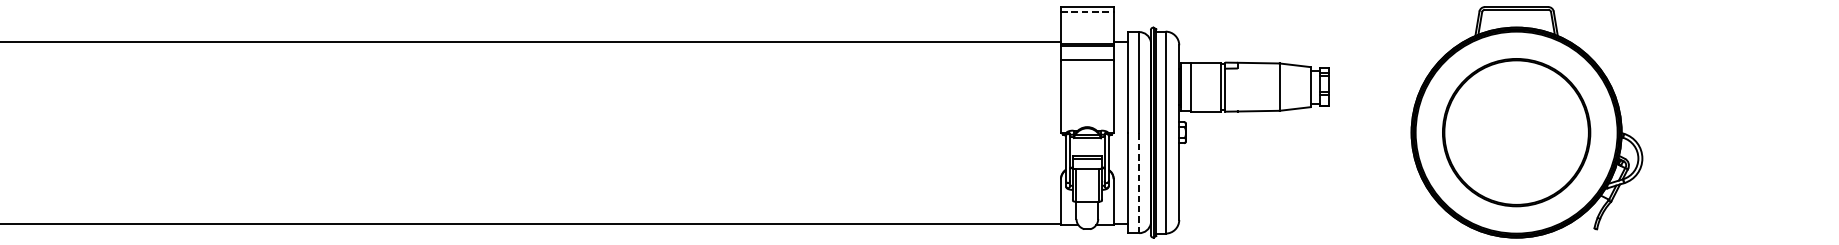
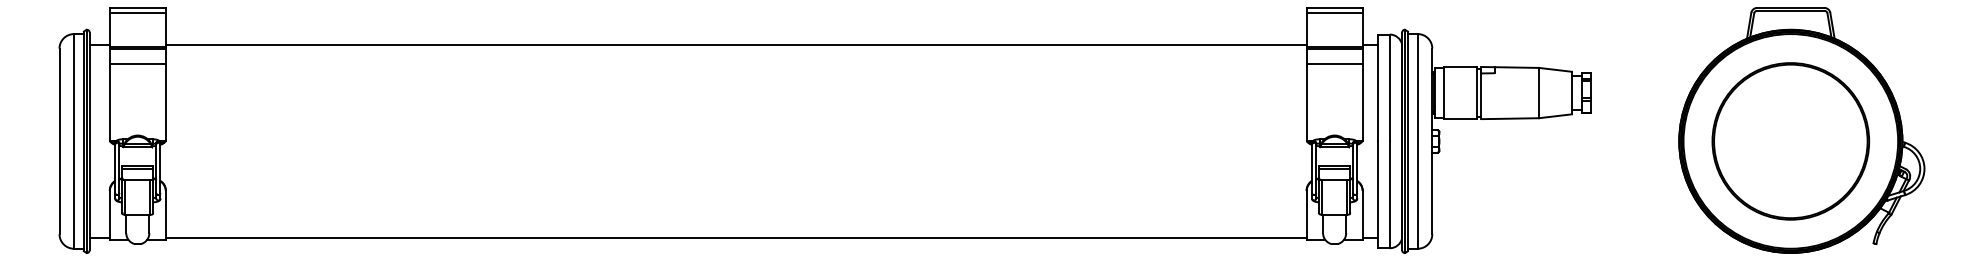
line: (1088, 11) -> (1335, 12), dashed -> solid
line: (1138, 182) -> (1389, 194), dashed -> solid

